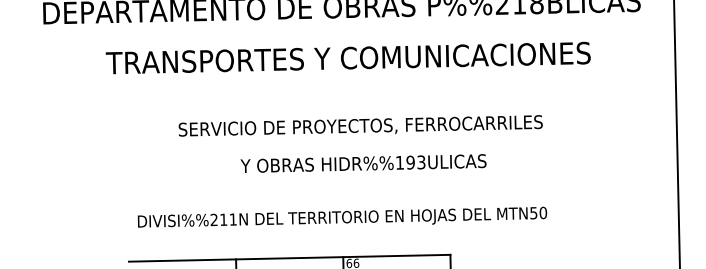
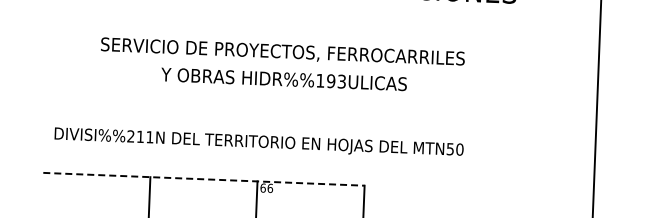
text: (363, 163) -> (284, 79), moved
line: (289, 258) -> (203, 179), solid -> dashed

